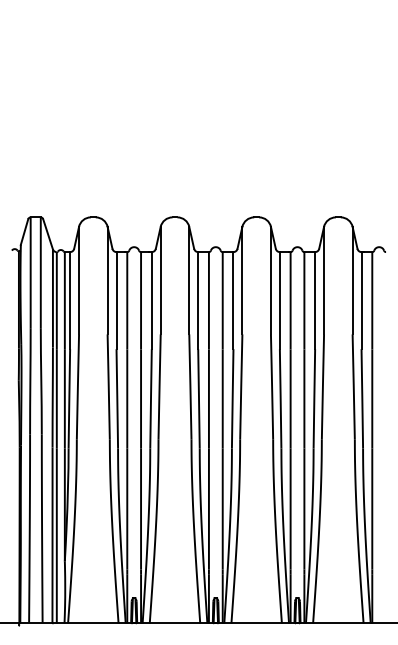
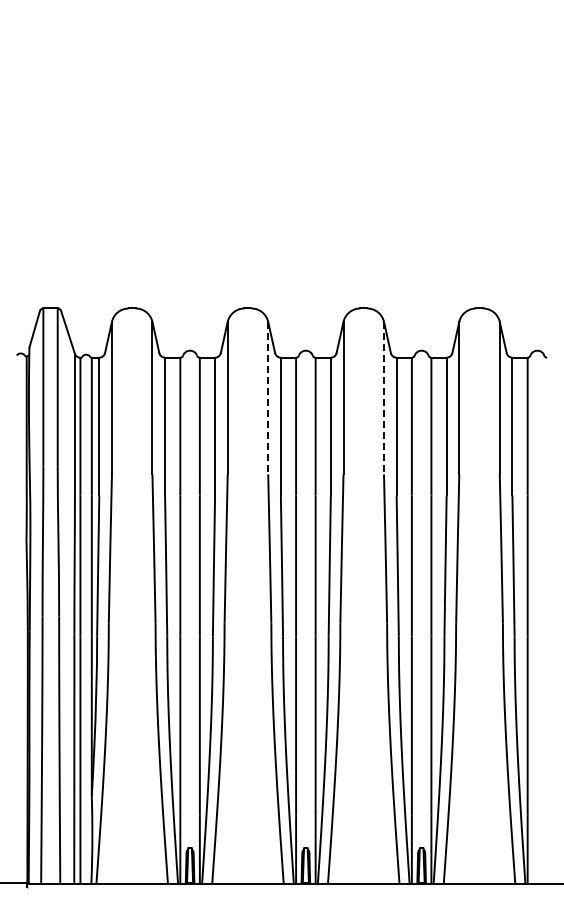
line: (189, 280) -> (268, 398), solid -> dashed
line: (271, 280) -> (384, 398), solid -> dashed

